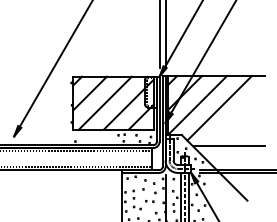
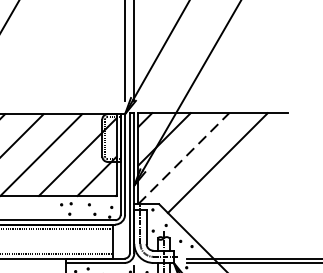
line: (197, 105) -> (183, 158), solid -> dashed
line: (229, 146) -> (233, 222), removed

